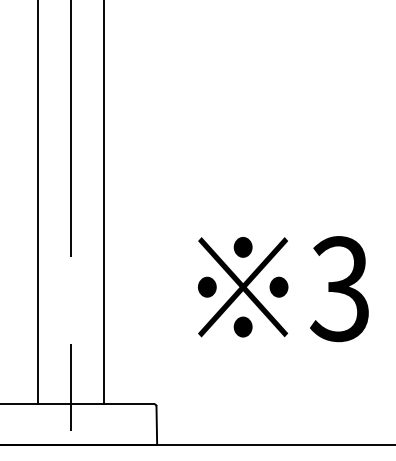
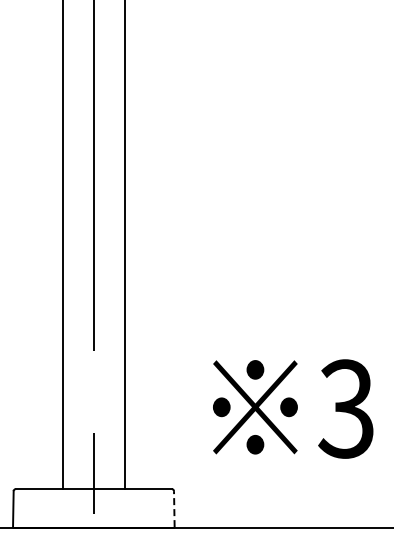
text: (283, 288) -> (293, 408), moved
line: (157, 424) -> (174, 508), solid -> dashed

